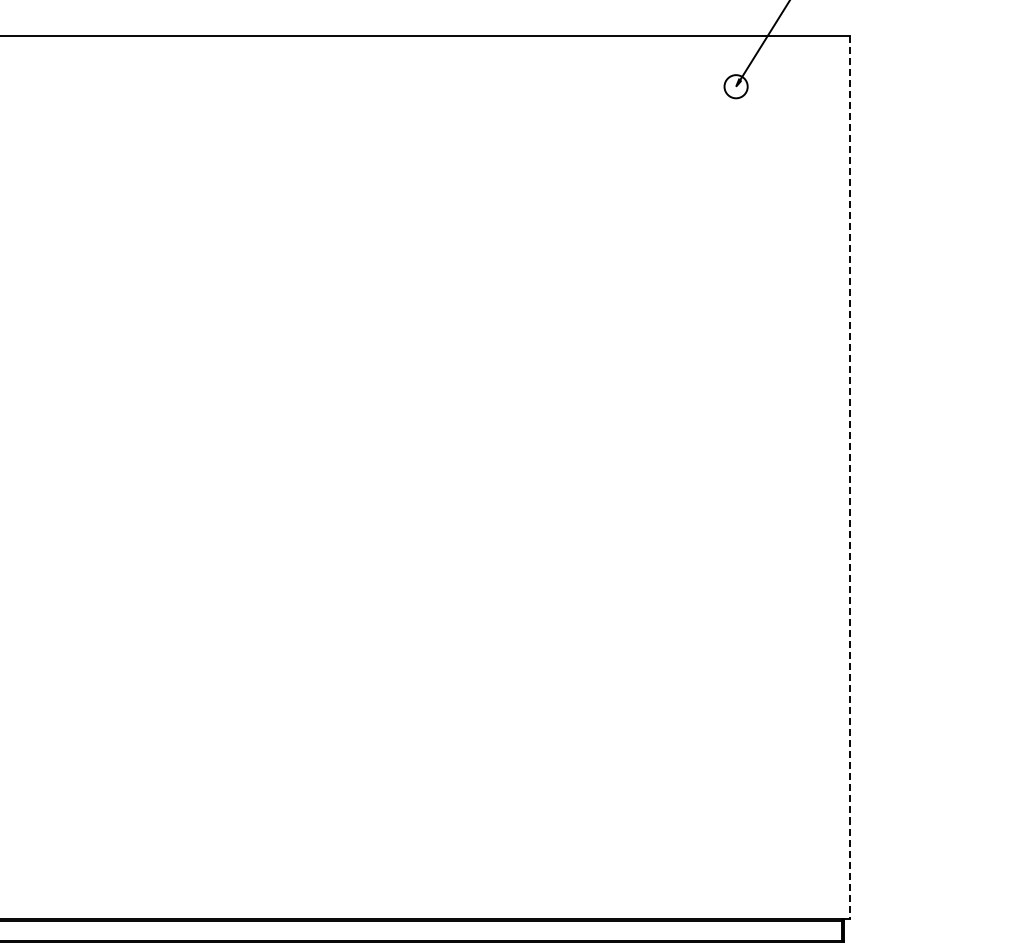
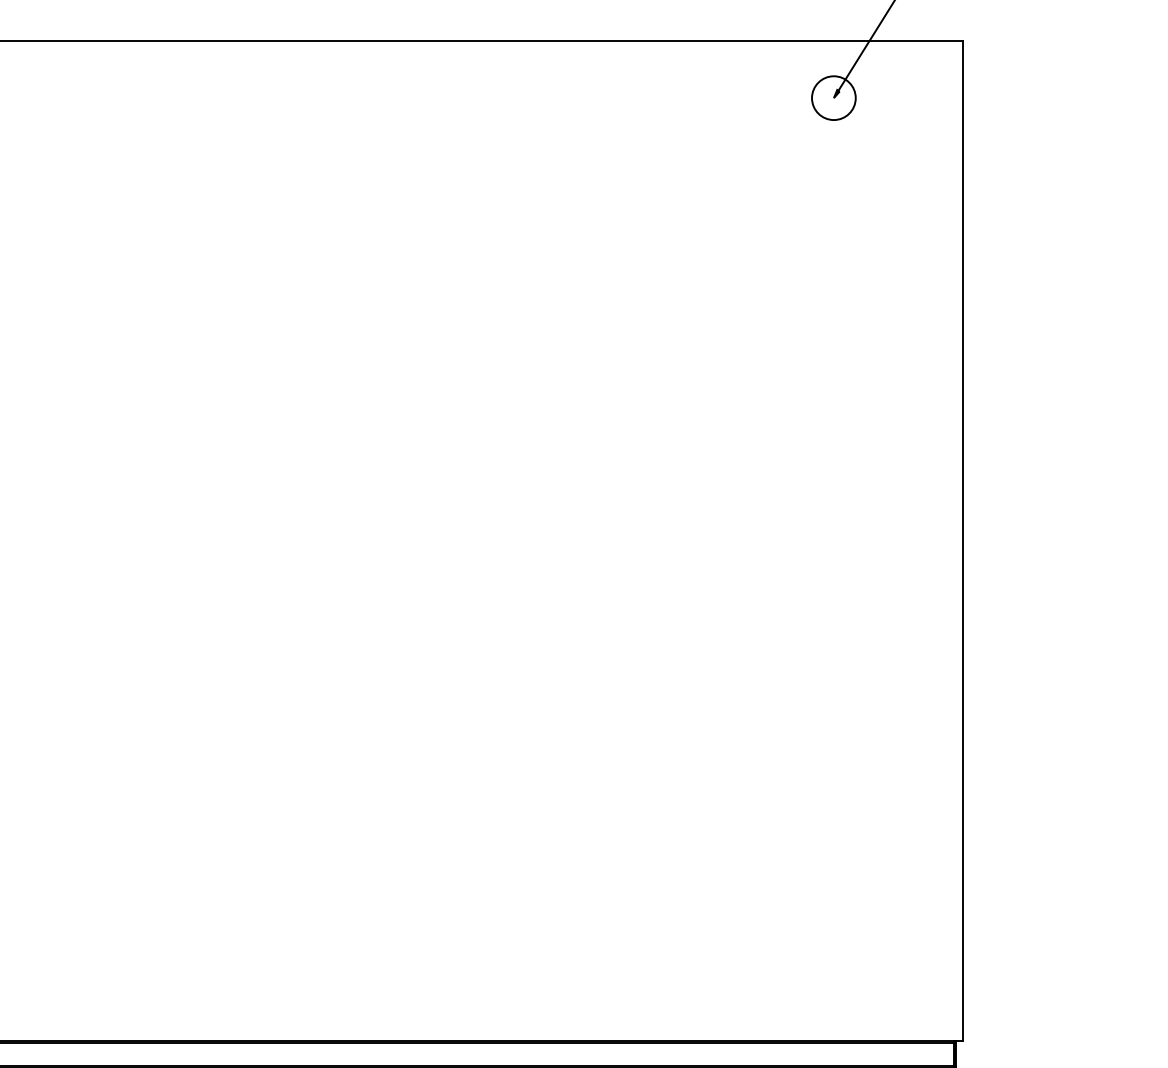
circle: (735, 86) -> (833, 97), size x1.67
line: (850, 478) -> (963, 541), dashed -> solid

